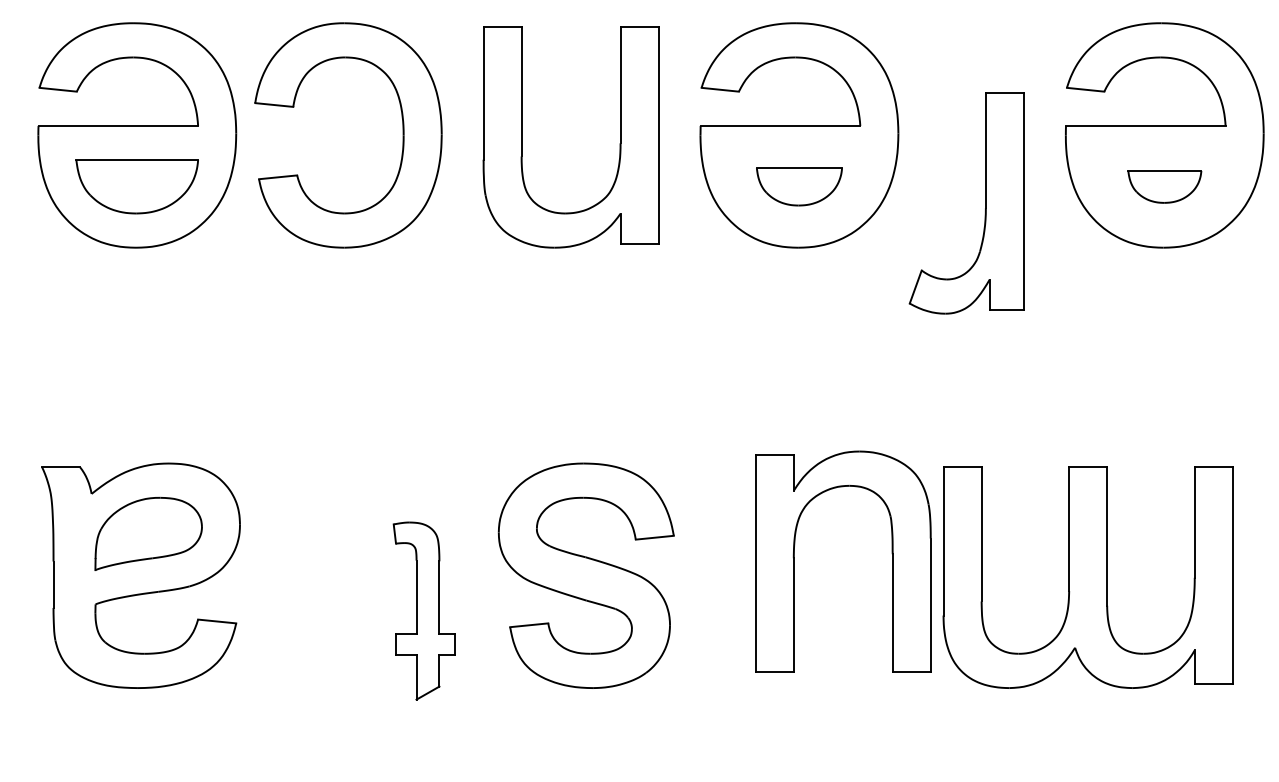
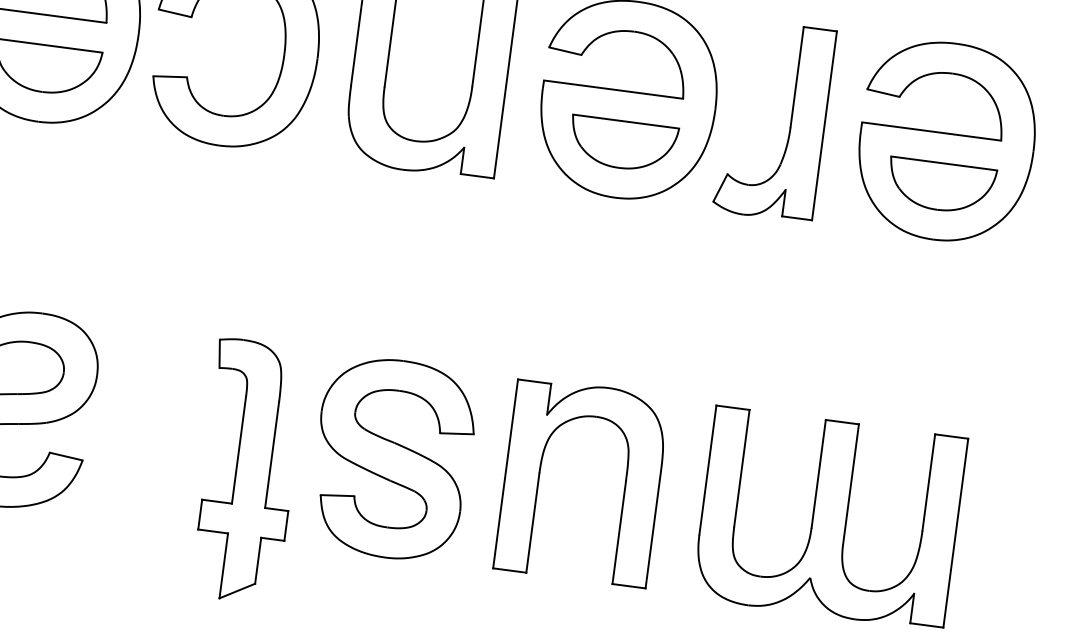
part: (799, 186) -> (623, 144), size x1.43
part: (1164, 186) -> (941, 186), size x1.67
part: (985, 203) -> (790, 123), moved
part: (891, 553) -> (625, 480), moved
part: (424, 610) -> (248, 470), size x1.67

